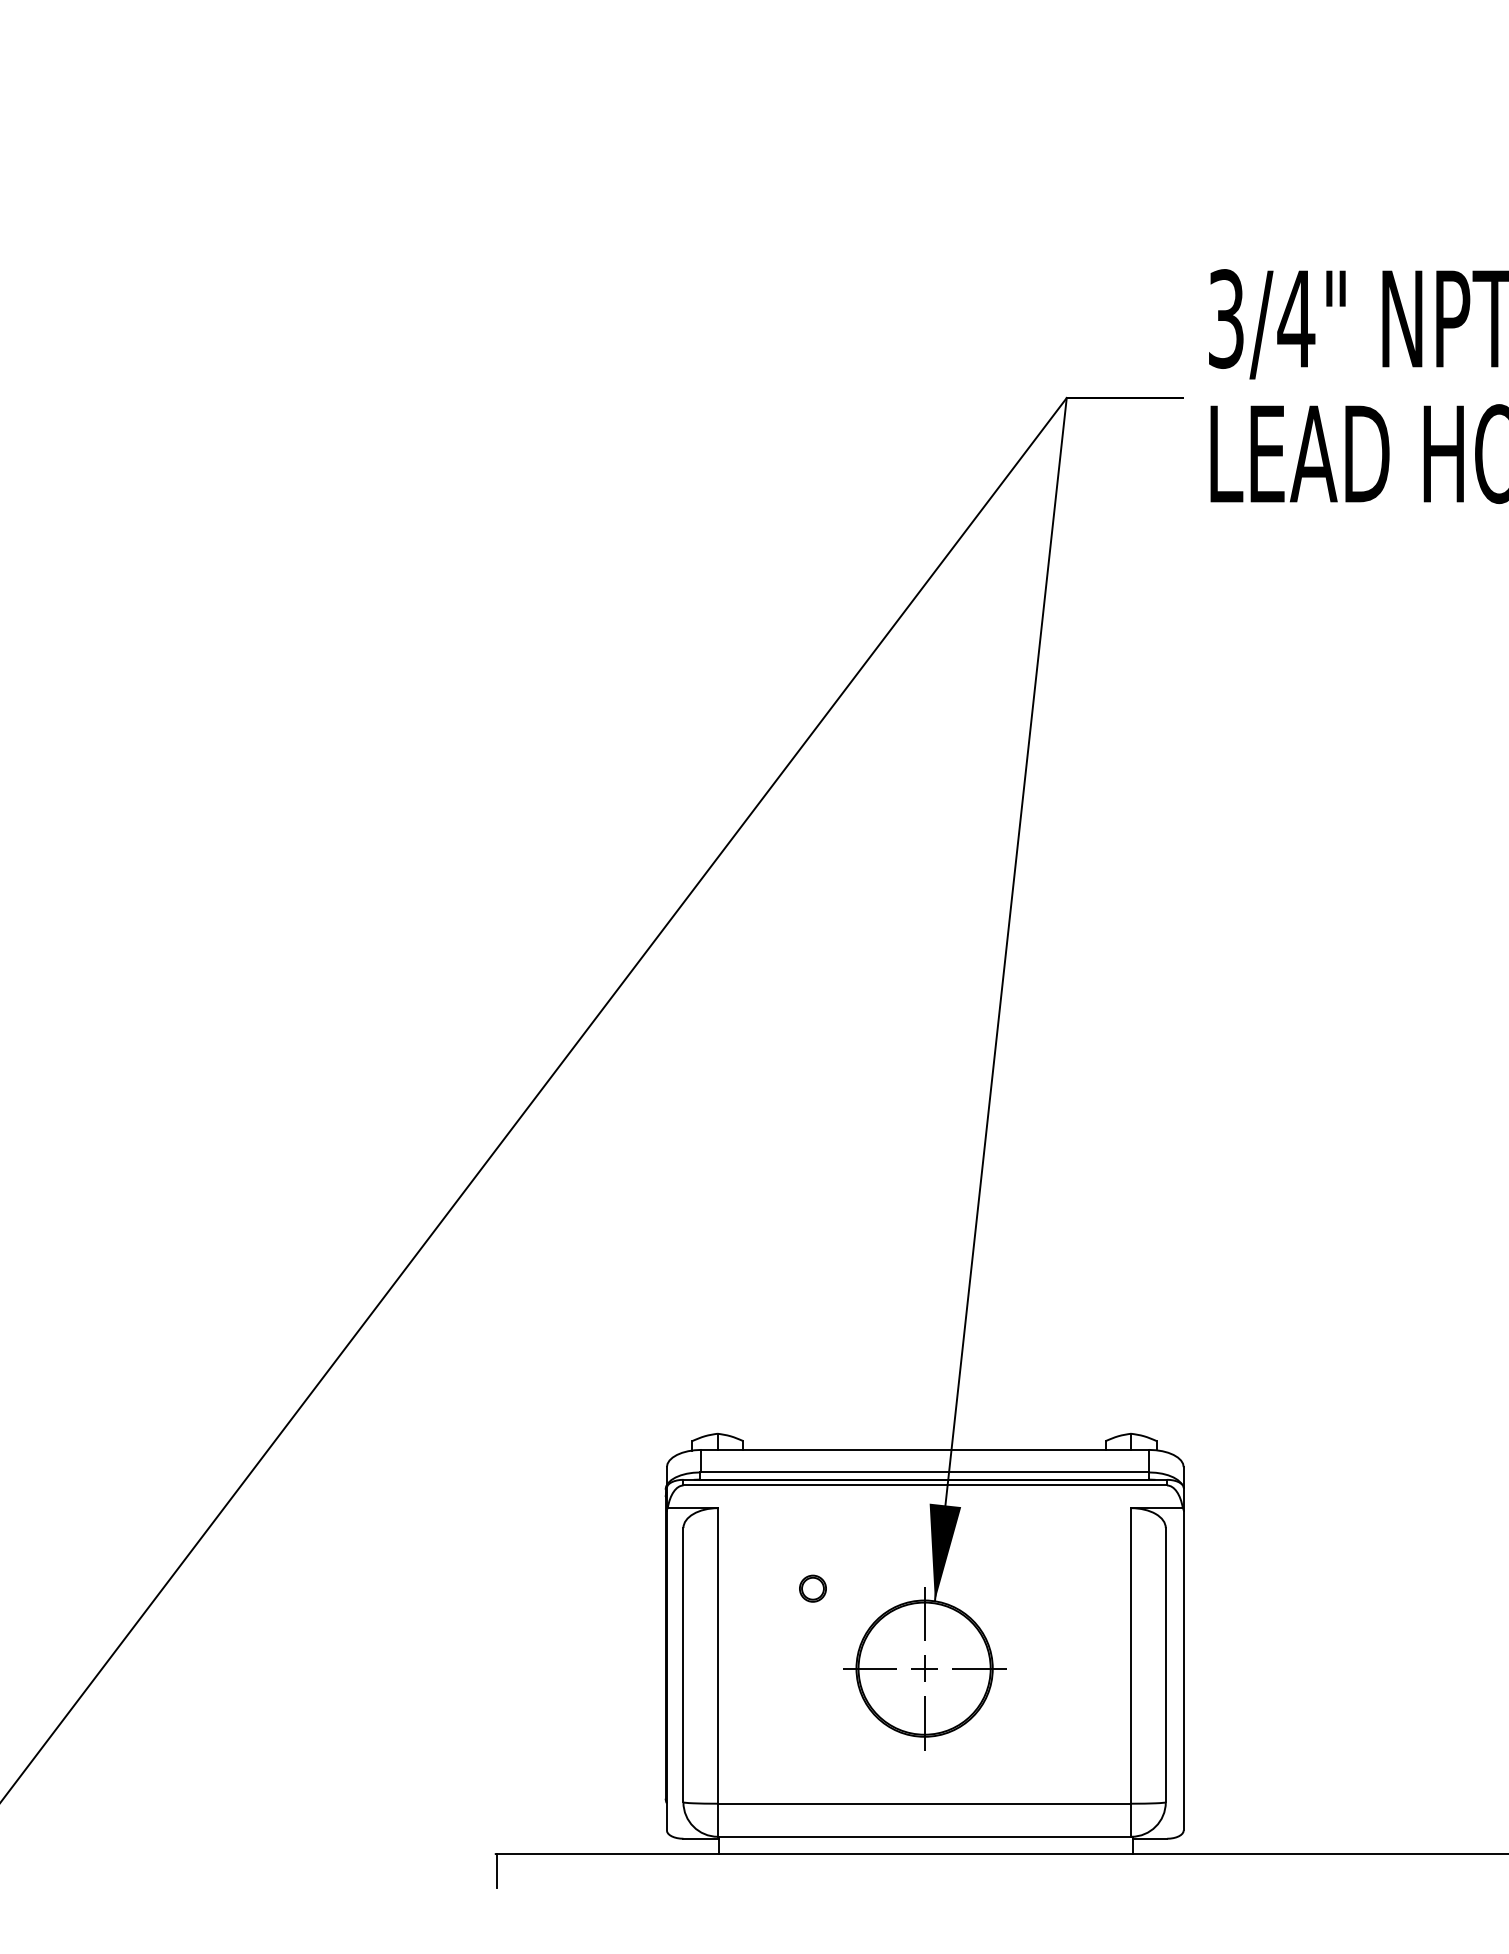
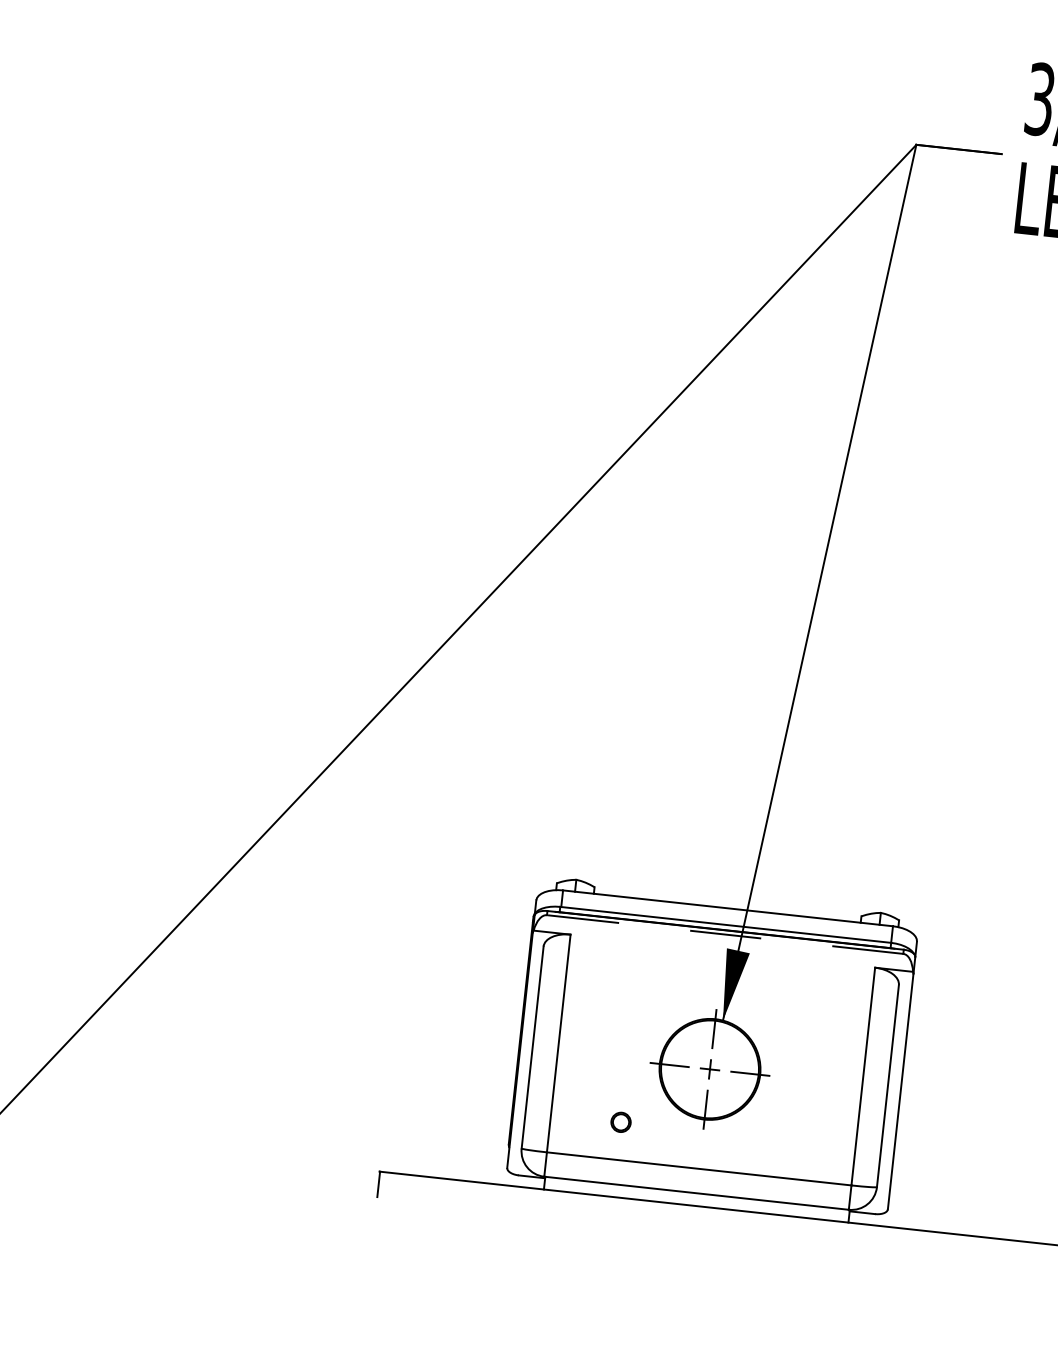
line: (925, 1485) -> (725, 934), solid -> dashed
part: (812, 1588) -> (620, 1122), moved

